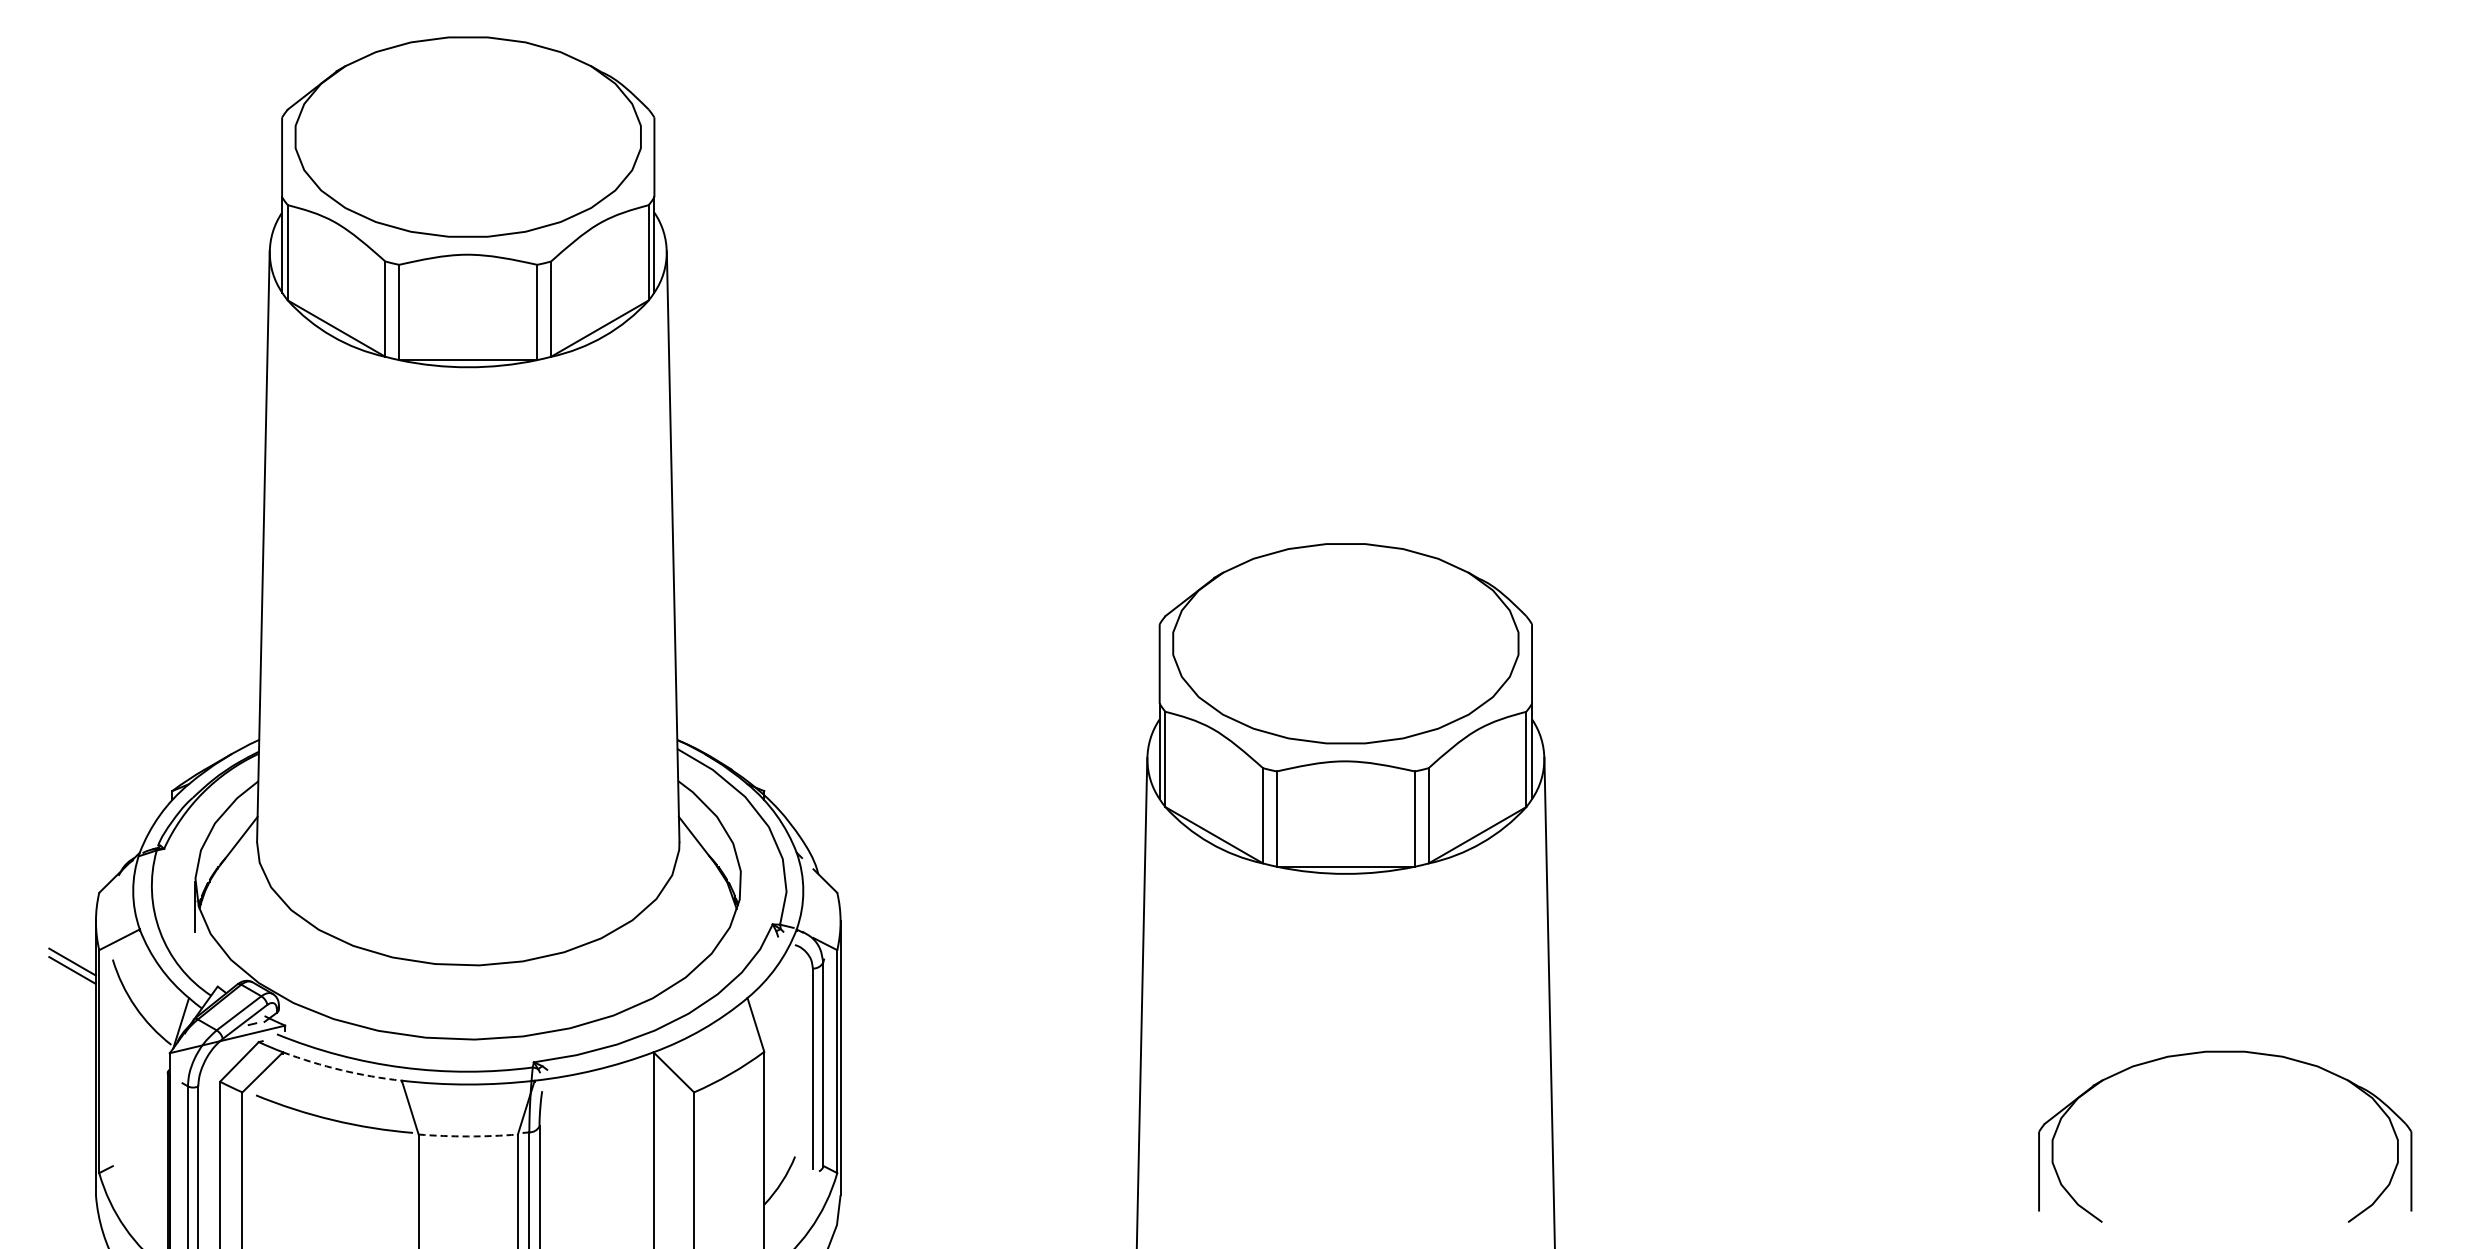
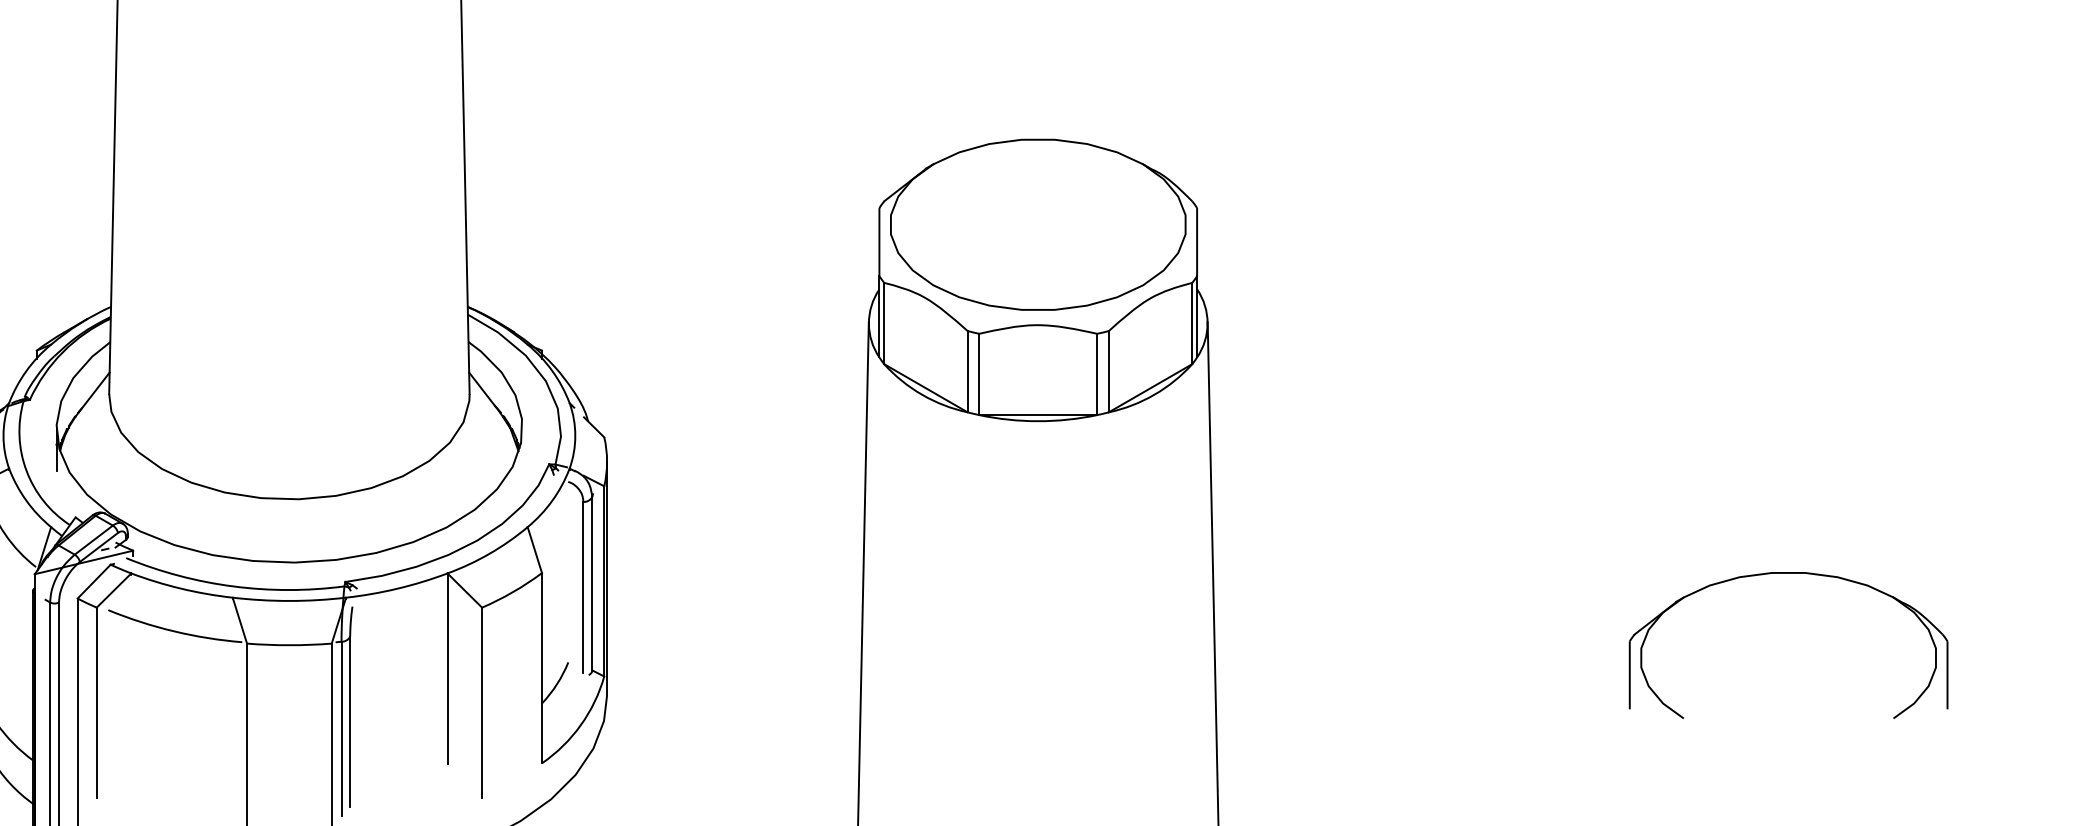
arc: (341, 1070) -> (181, 588), dashed -> solid
arc: (468, 1136) -> (289, 645), dashed -> solid

